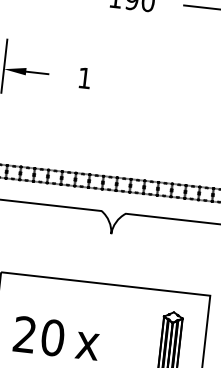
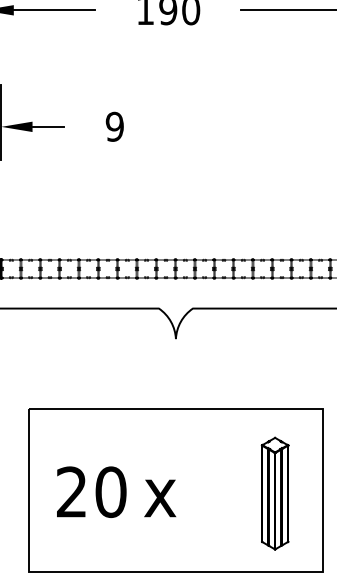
text: (84, 77) -> (114, 126), 1 -> 9

